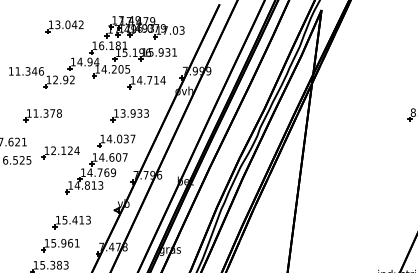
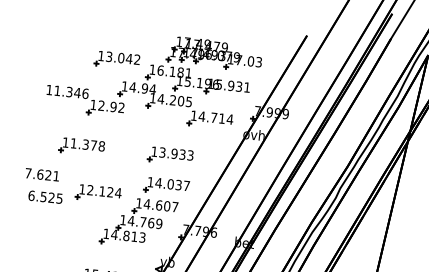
part: (64, 26) -> (116, 59), moved
part: (129, 115) -> (169, 155), moved

